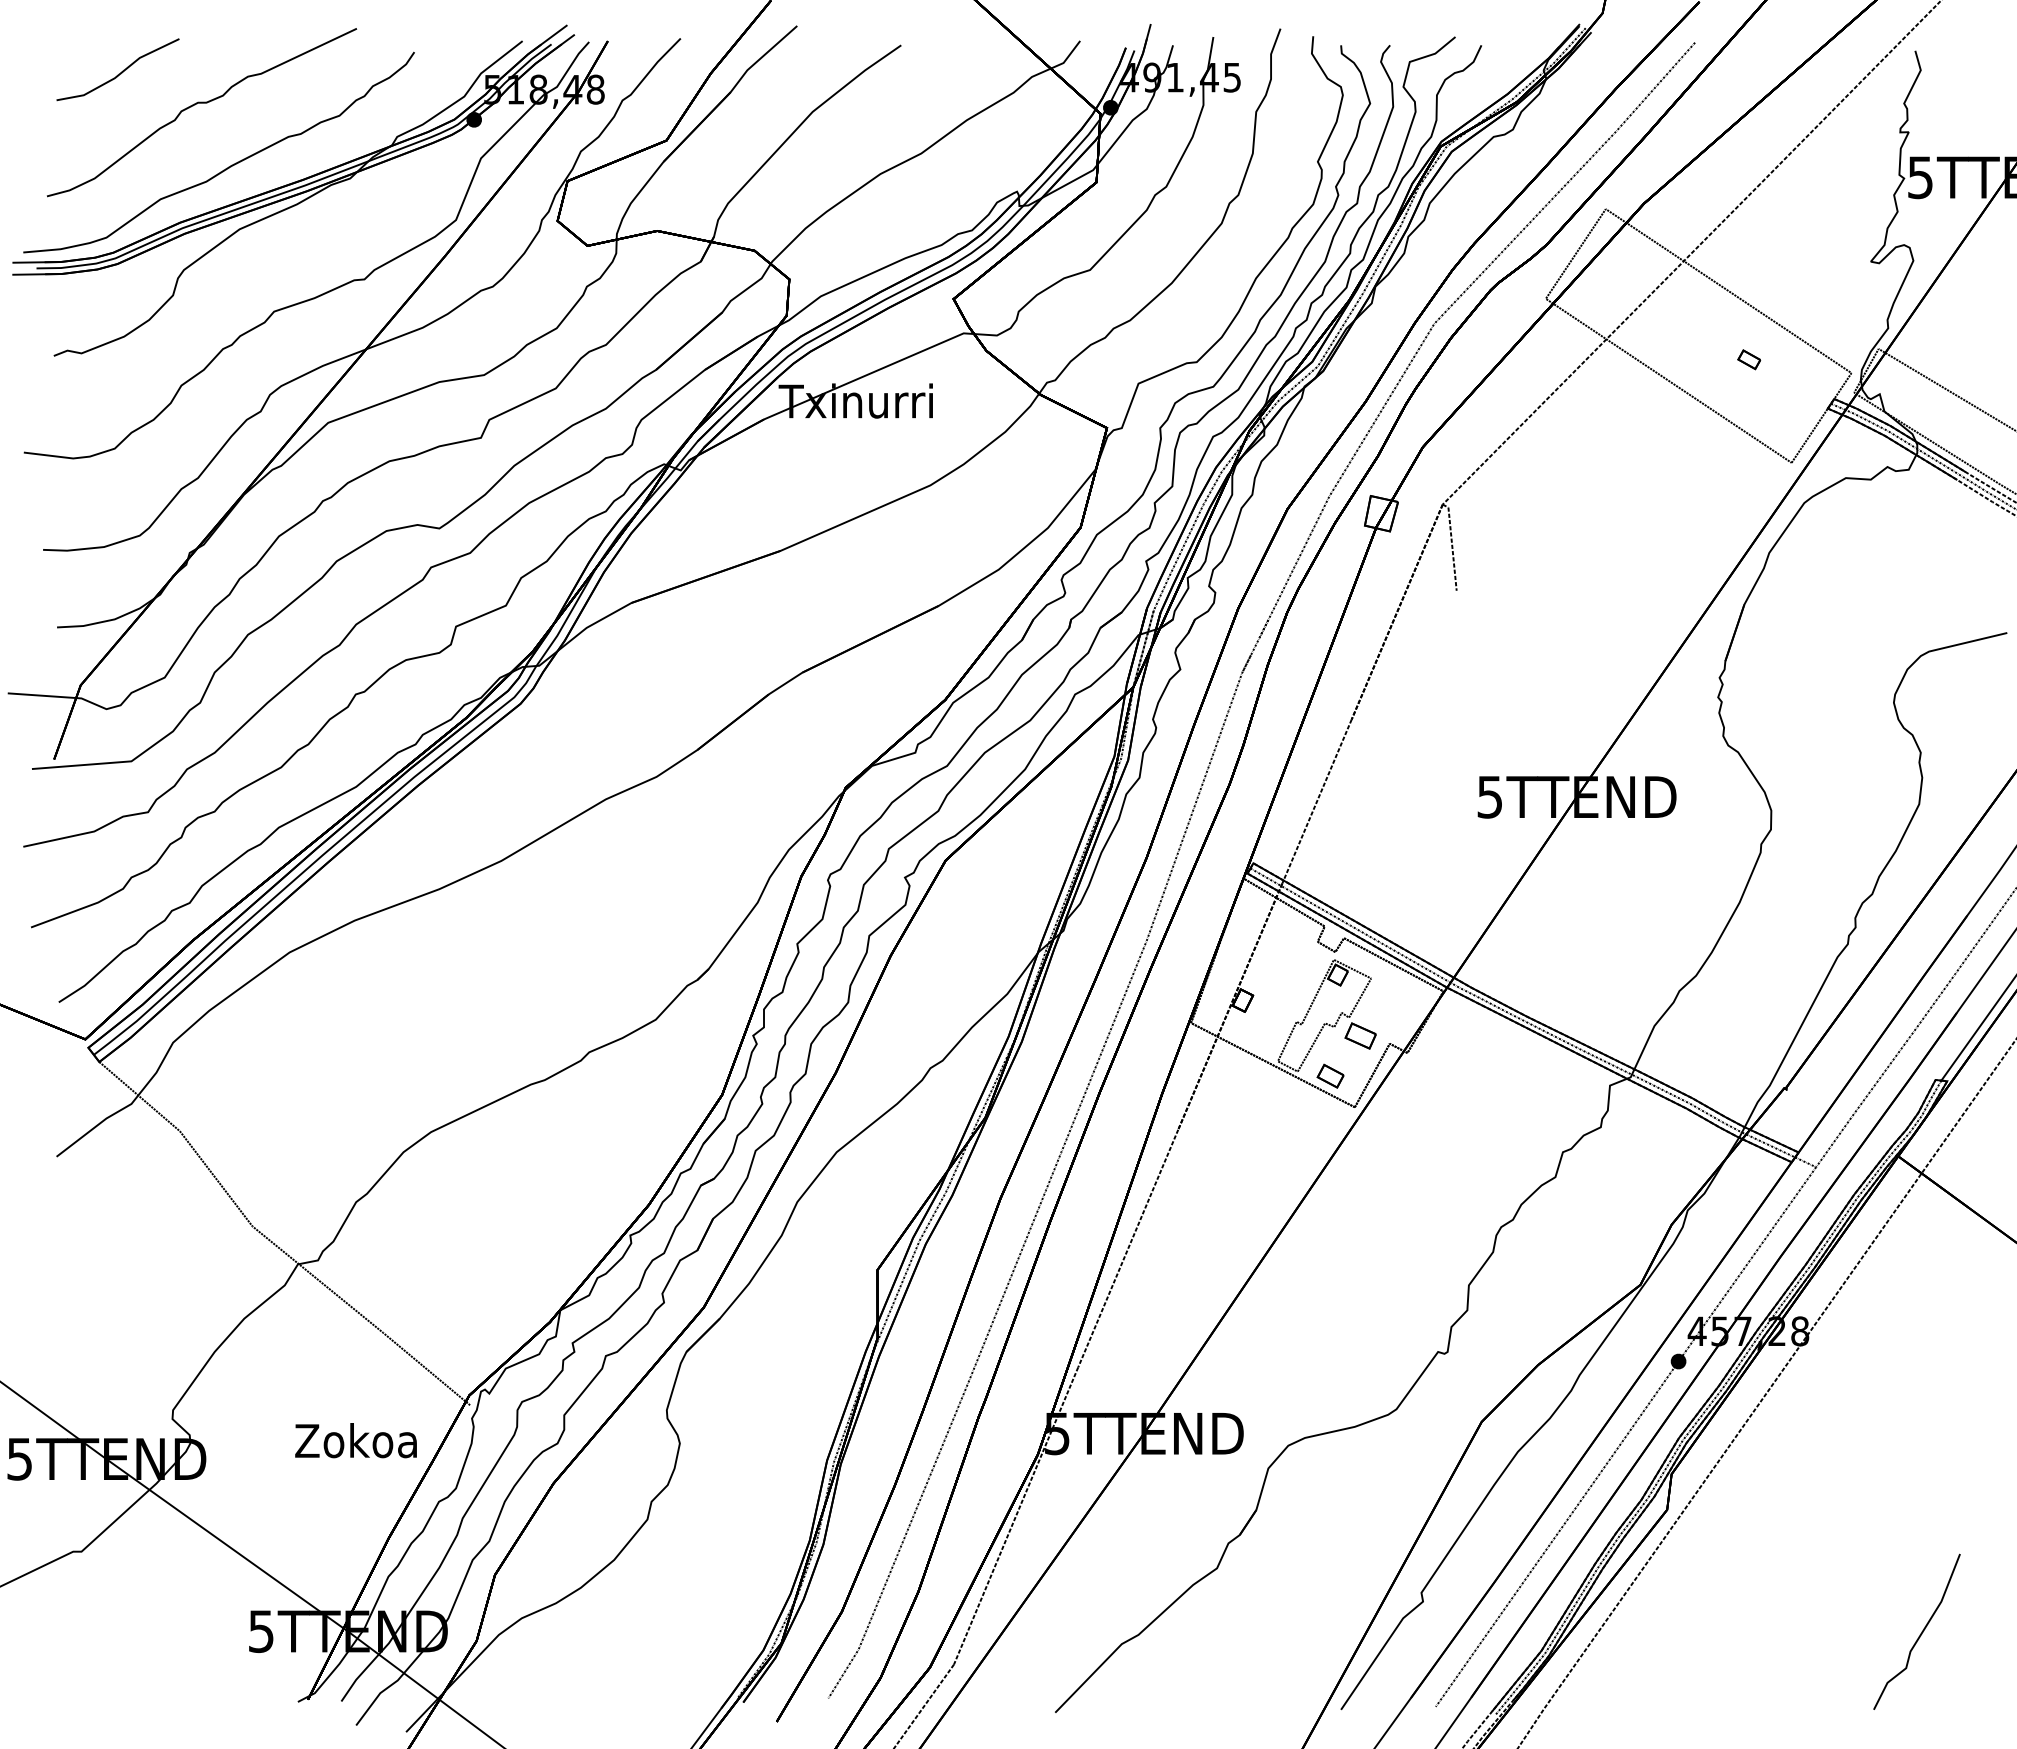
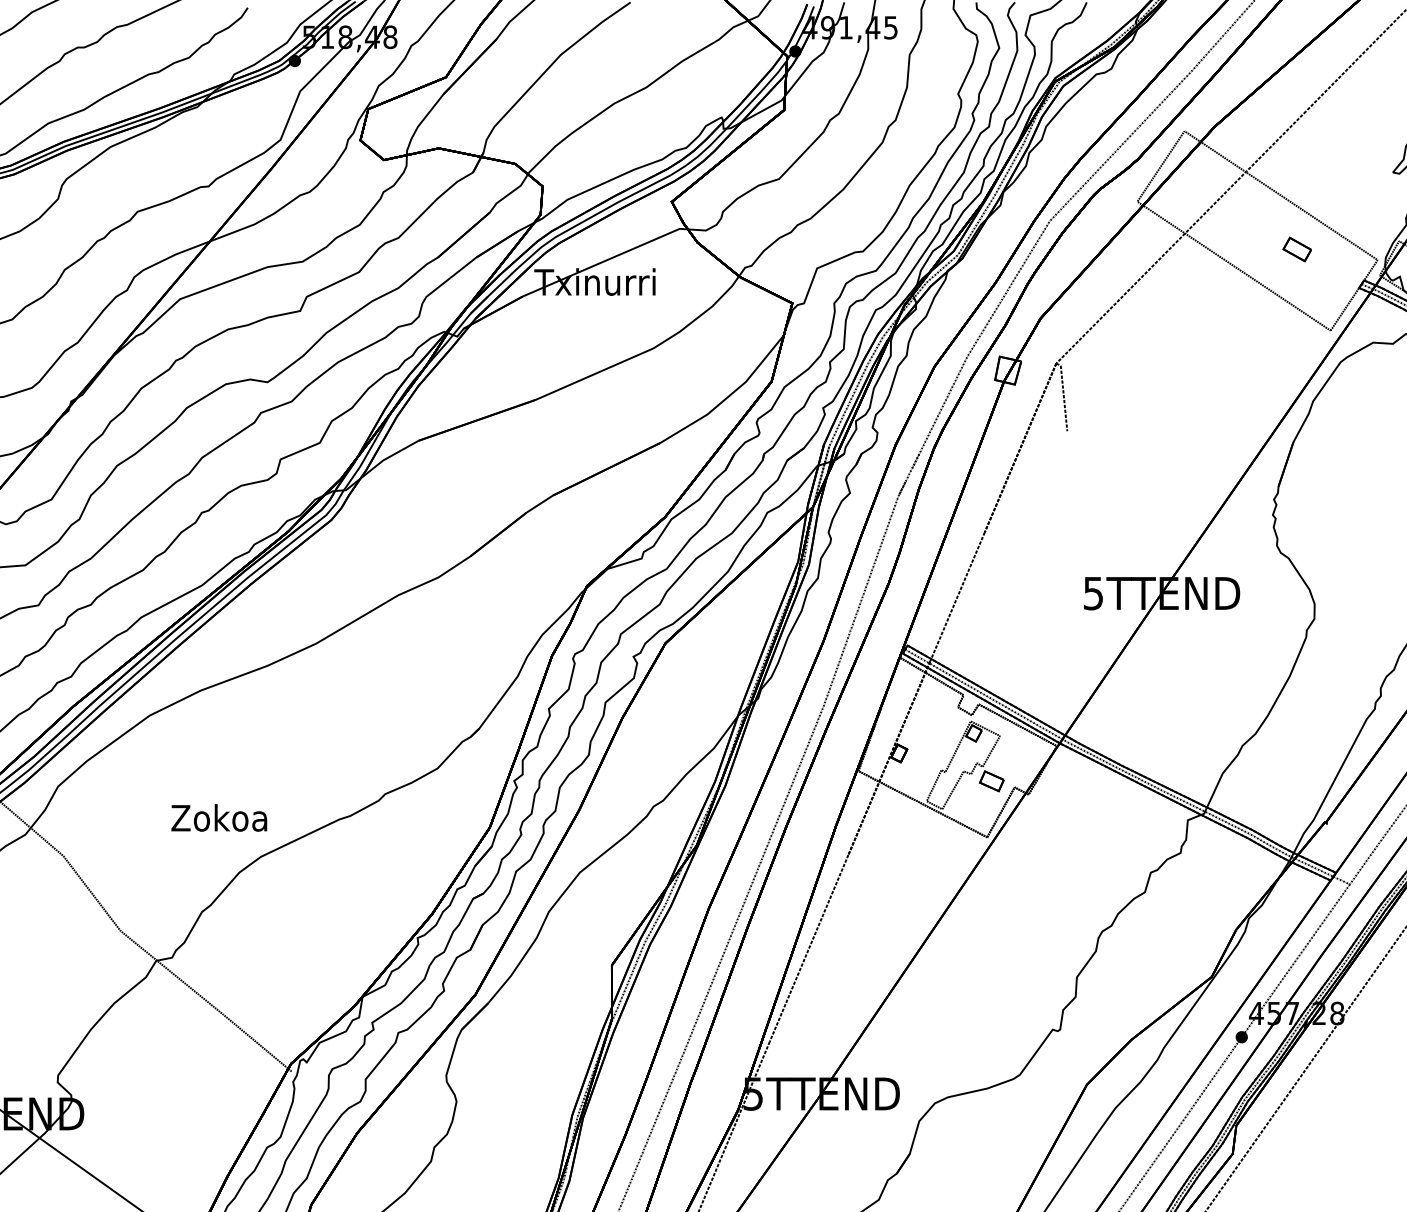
part: (1749, 359) -> (1297, 249), size x1.6
part: (1330, 1075) -> (968, 812), removed
text: (355, 1440) -> (218, 817), moved

